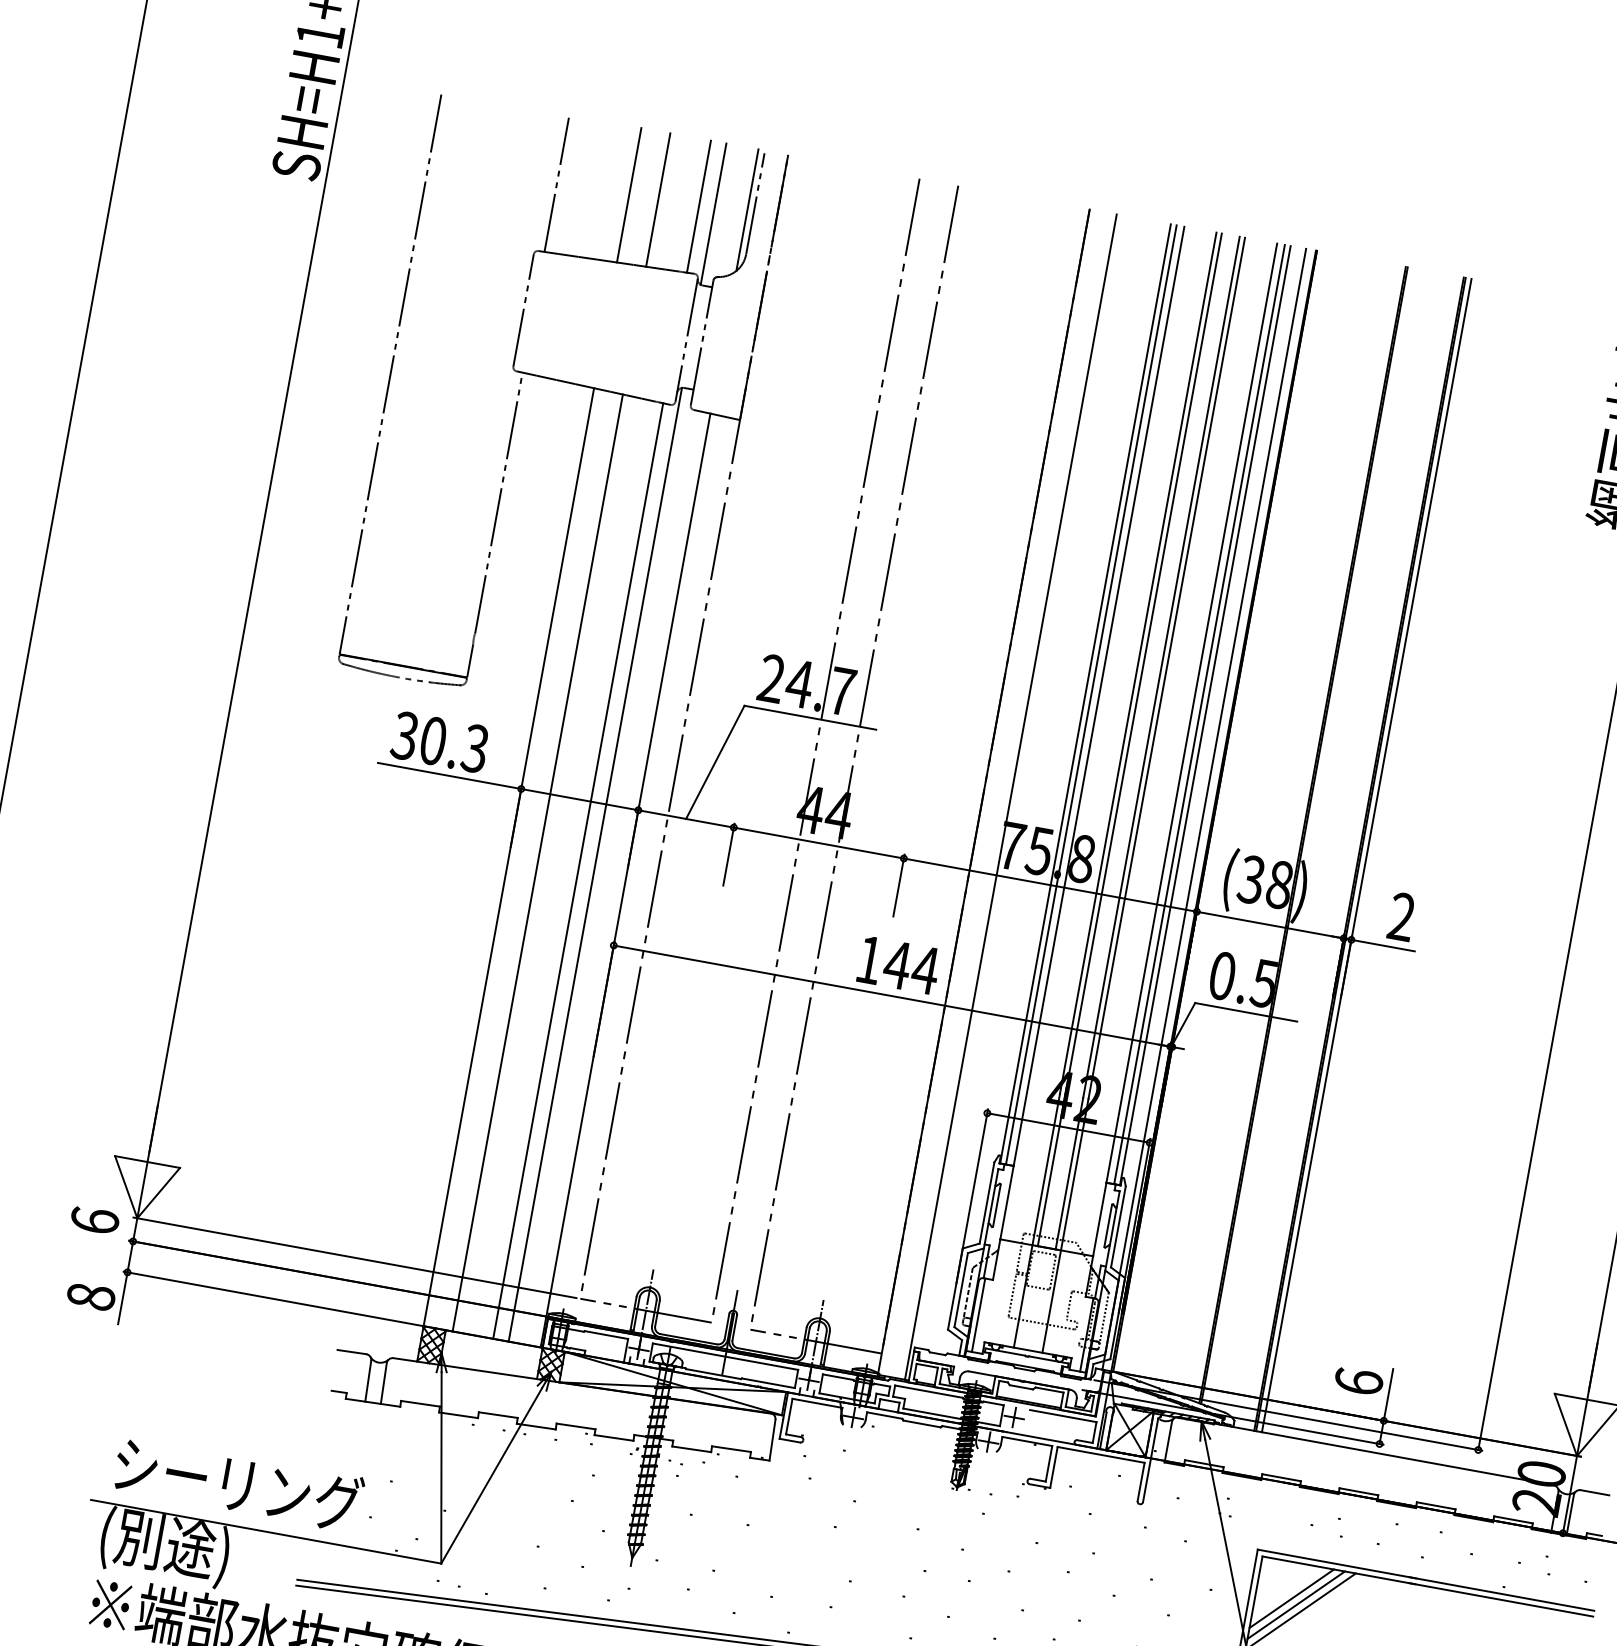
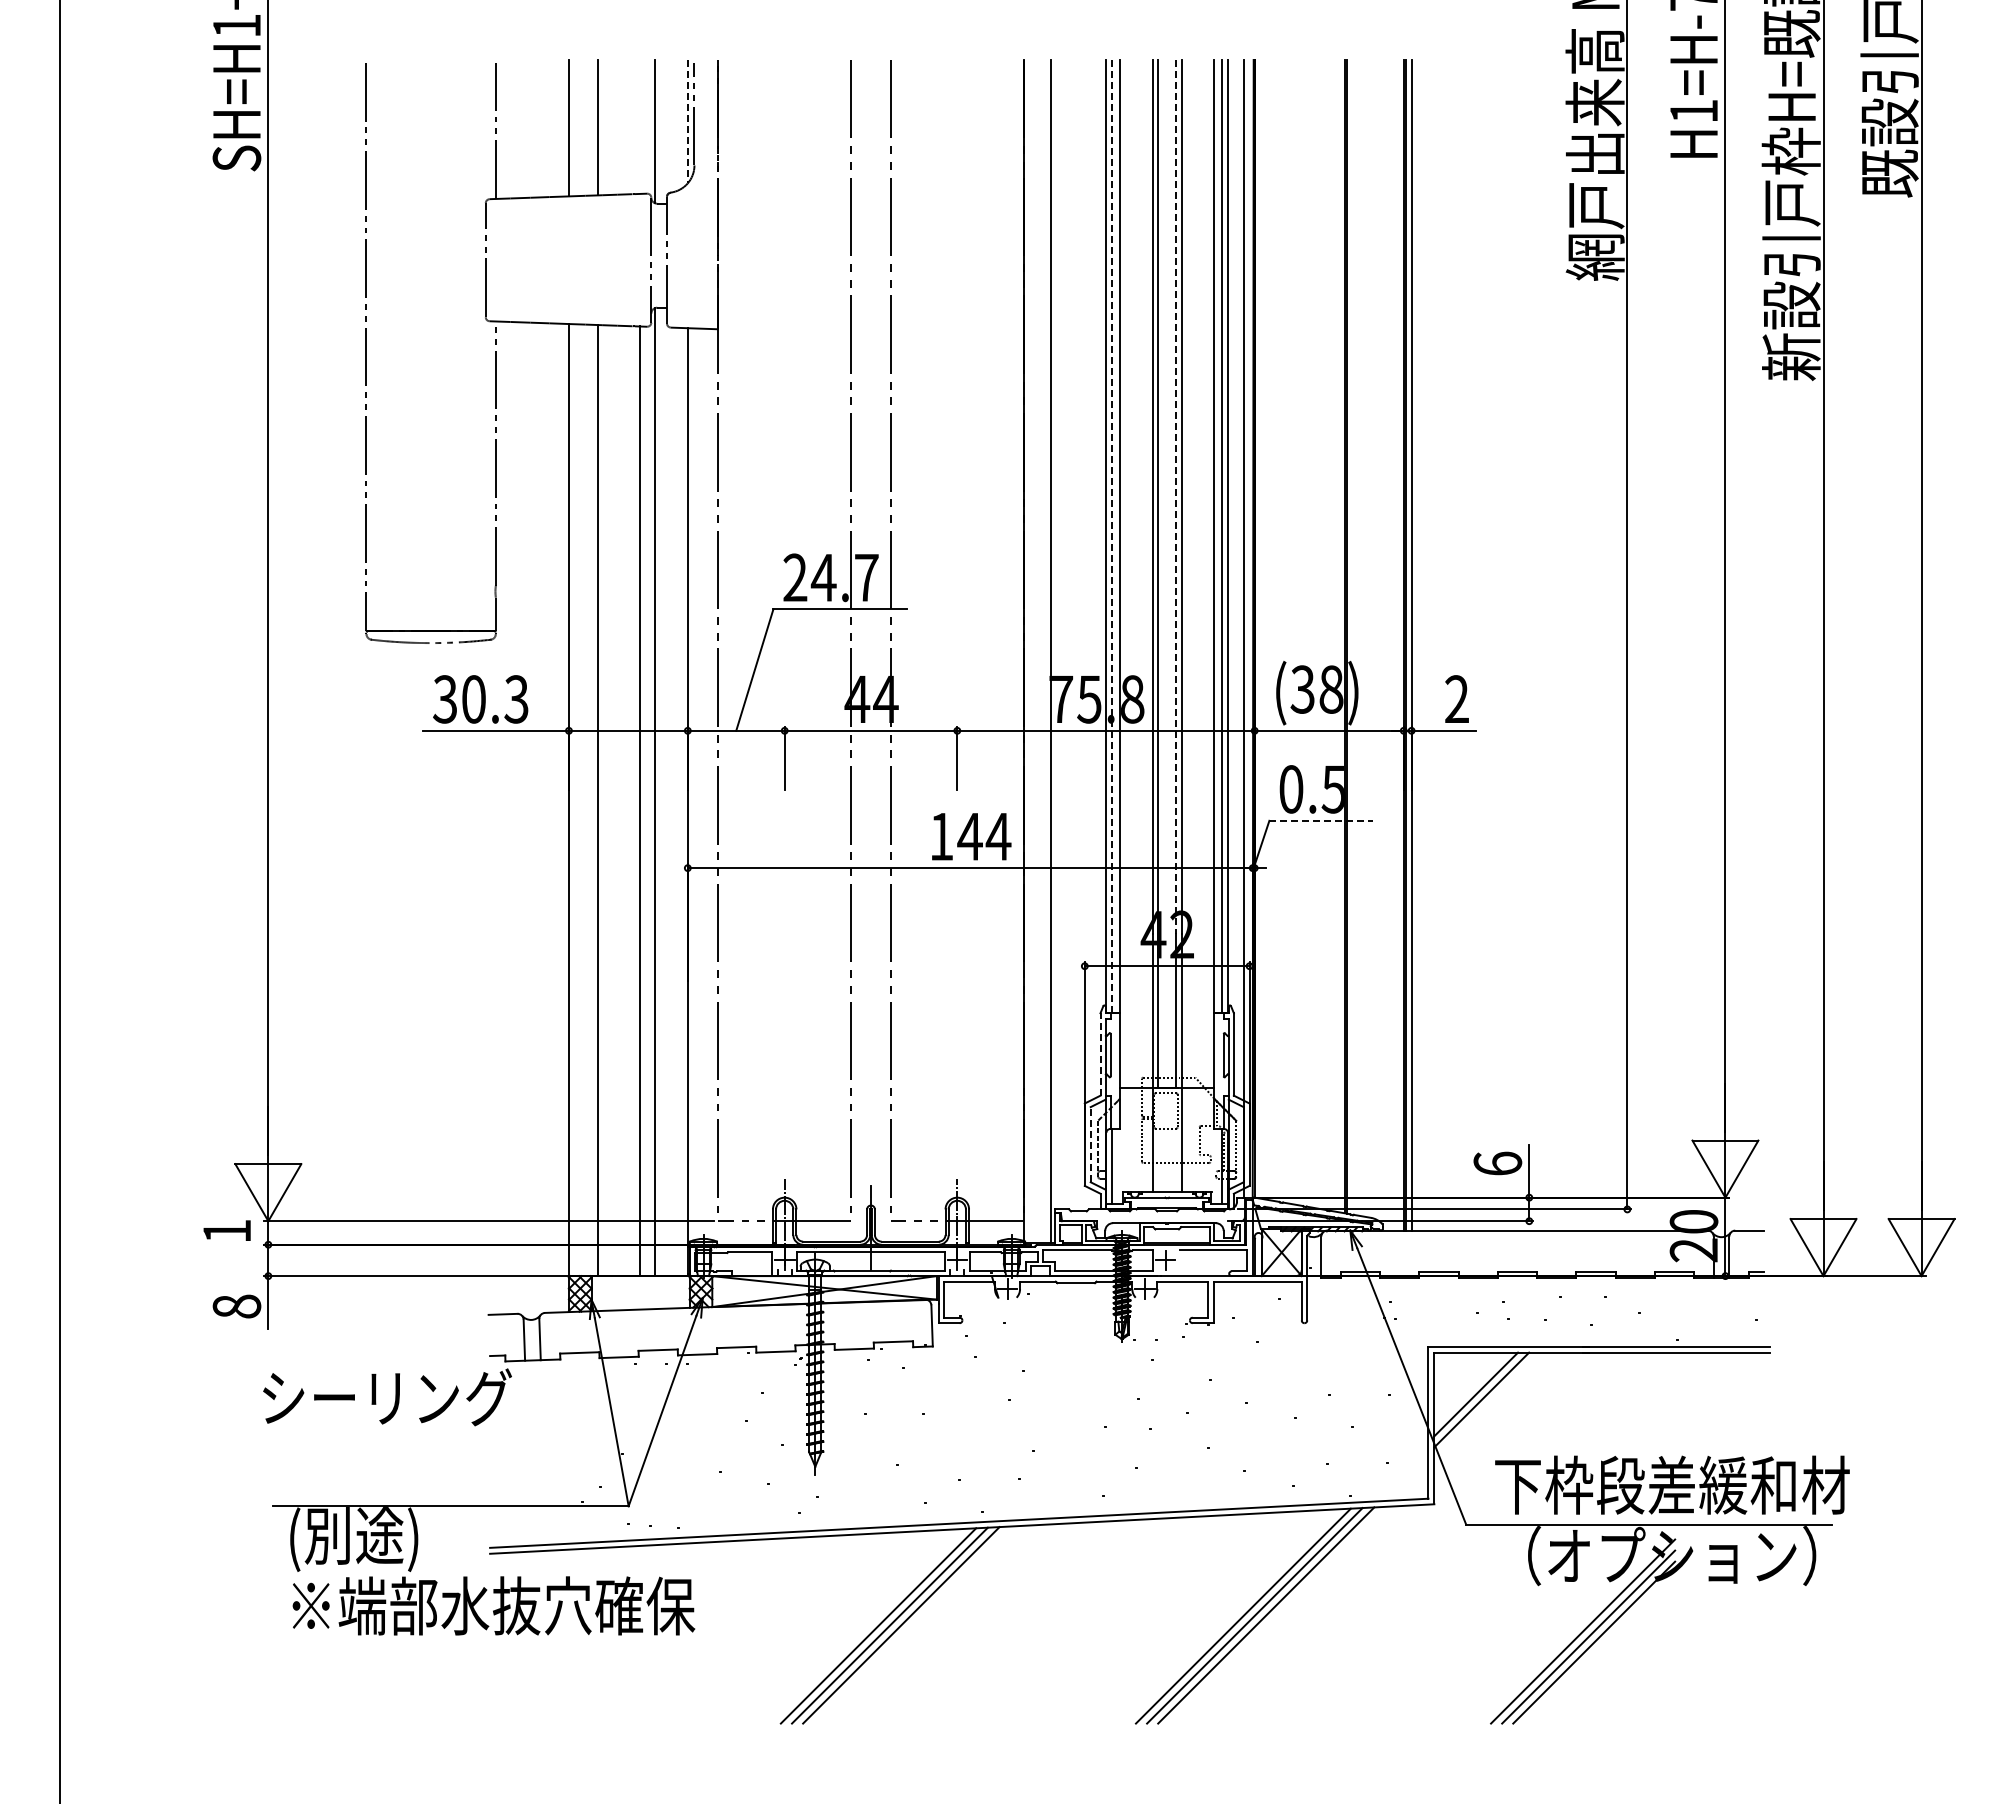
line: (698, 206) -> (639, 126), removed
line: (747, 209) -> (687, 121), solid -> dashed
line: (1161, 667) -> (1176, 497), solid -> dashed
line: (1091, 694) -> (1112, 536), solid -> dashed
line: (1246, 1012) -> (1321, 820), solid -> dashed
line: (987, 1202) -> (1100, 1053), solid -> dashed
text: (94, 1219) -> (226, 1230), 6 -> 1
line: (961, 1289) -> (1090, 1144), solid -> dashed
text: (238, 1484) -> (387, 1397), moved
line: (1291, 1598) -> (1470, 1388), removed

